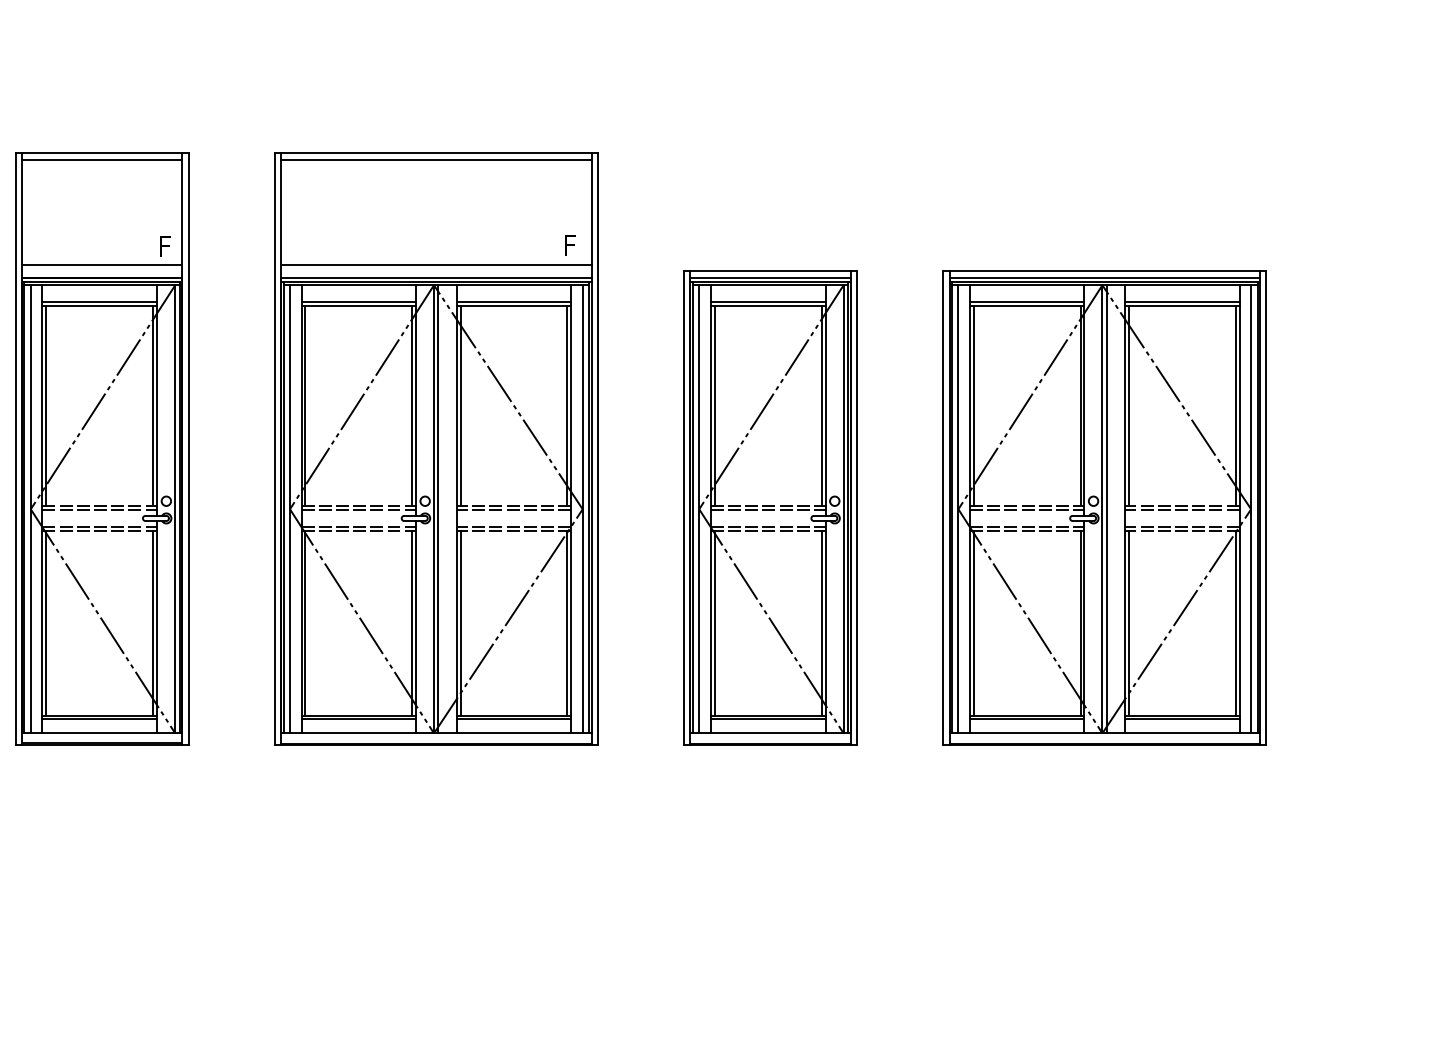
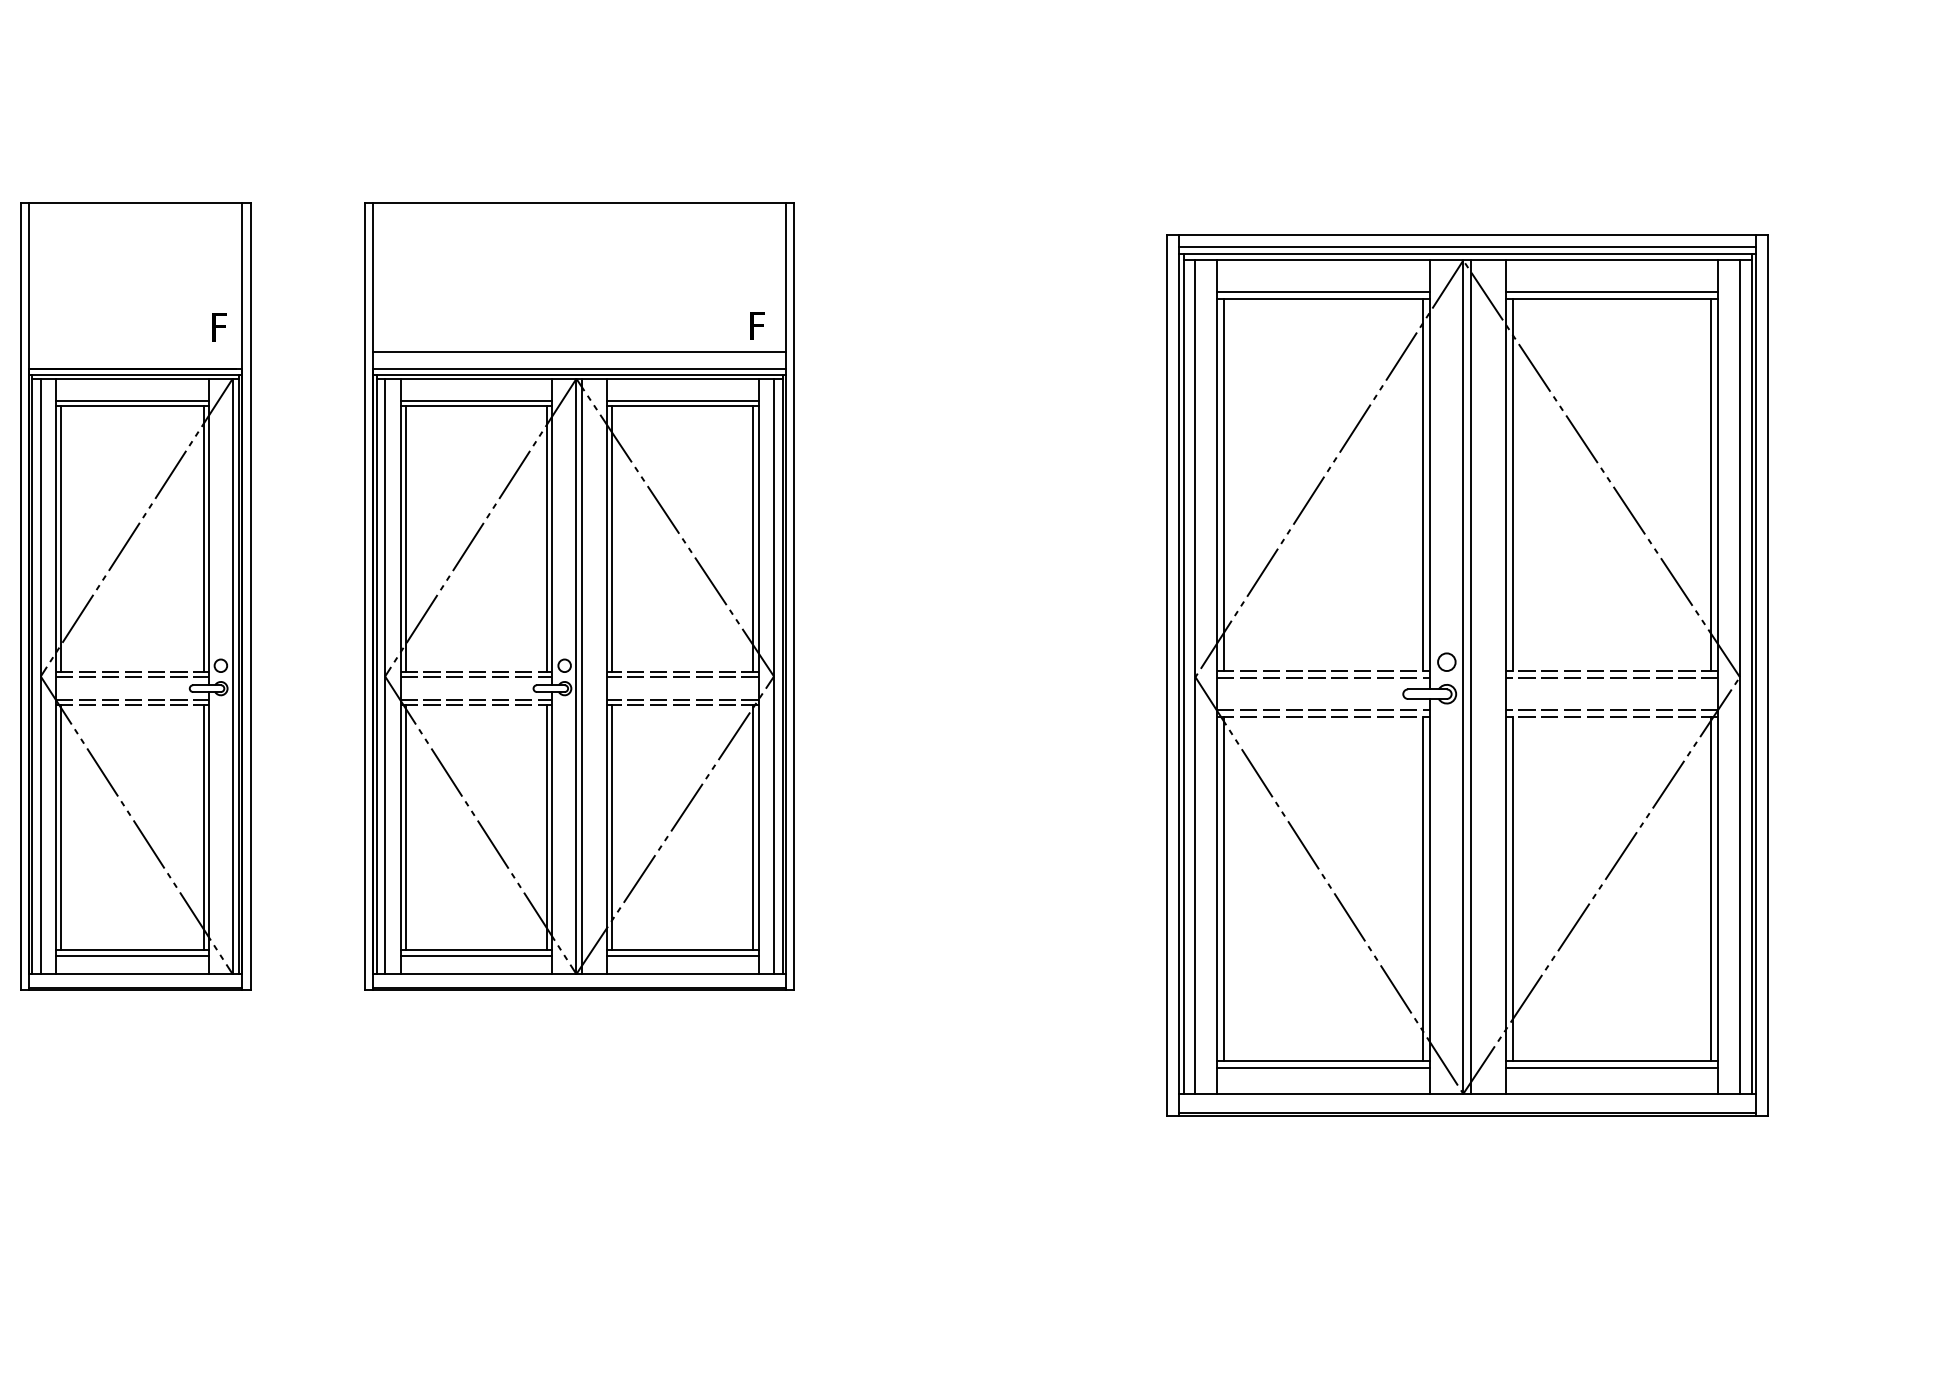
line: (102, 159) -> (136, 211), removed
line: (436, 159) -> (579, 211), removed
line: (102, 264) -> (136, 351), removed
part: (770, 507) -> (1023, 674), removed
part: (1104, 507) -> (1467, 674), size x1.4

